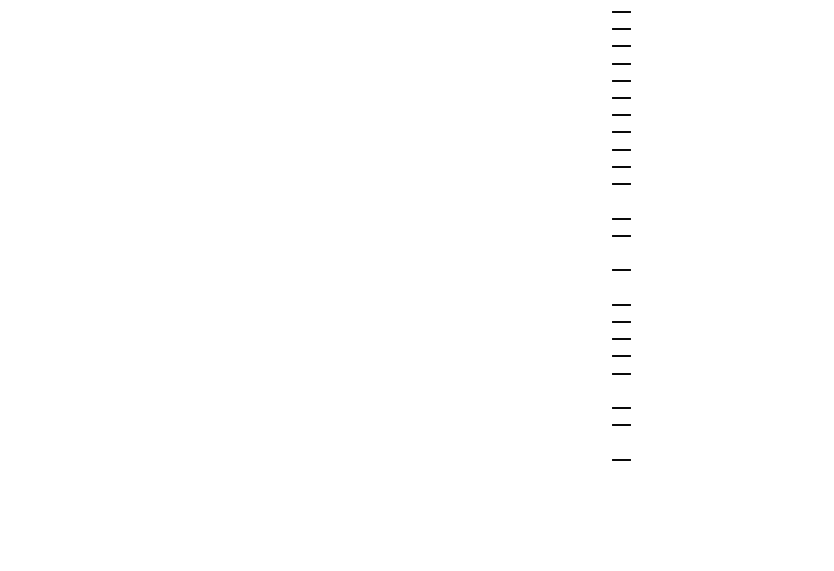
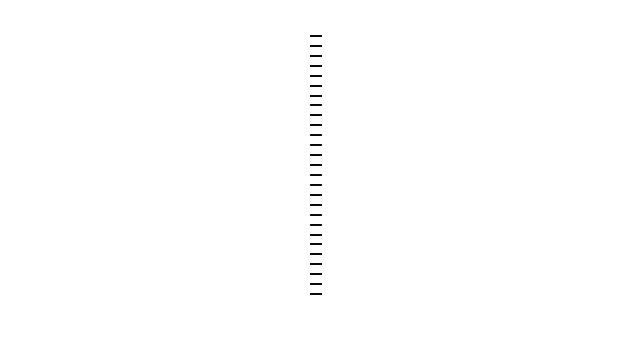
line: (620, 200) -> (315, 144), added
line: (620, 252) -> (315, 174), added
line: (620, 286) -> (315, 194), added
line: (620, 389) -> (315, 253), added
line: (620, 441) -> (315, 283), added

